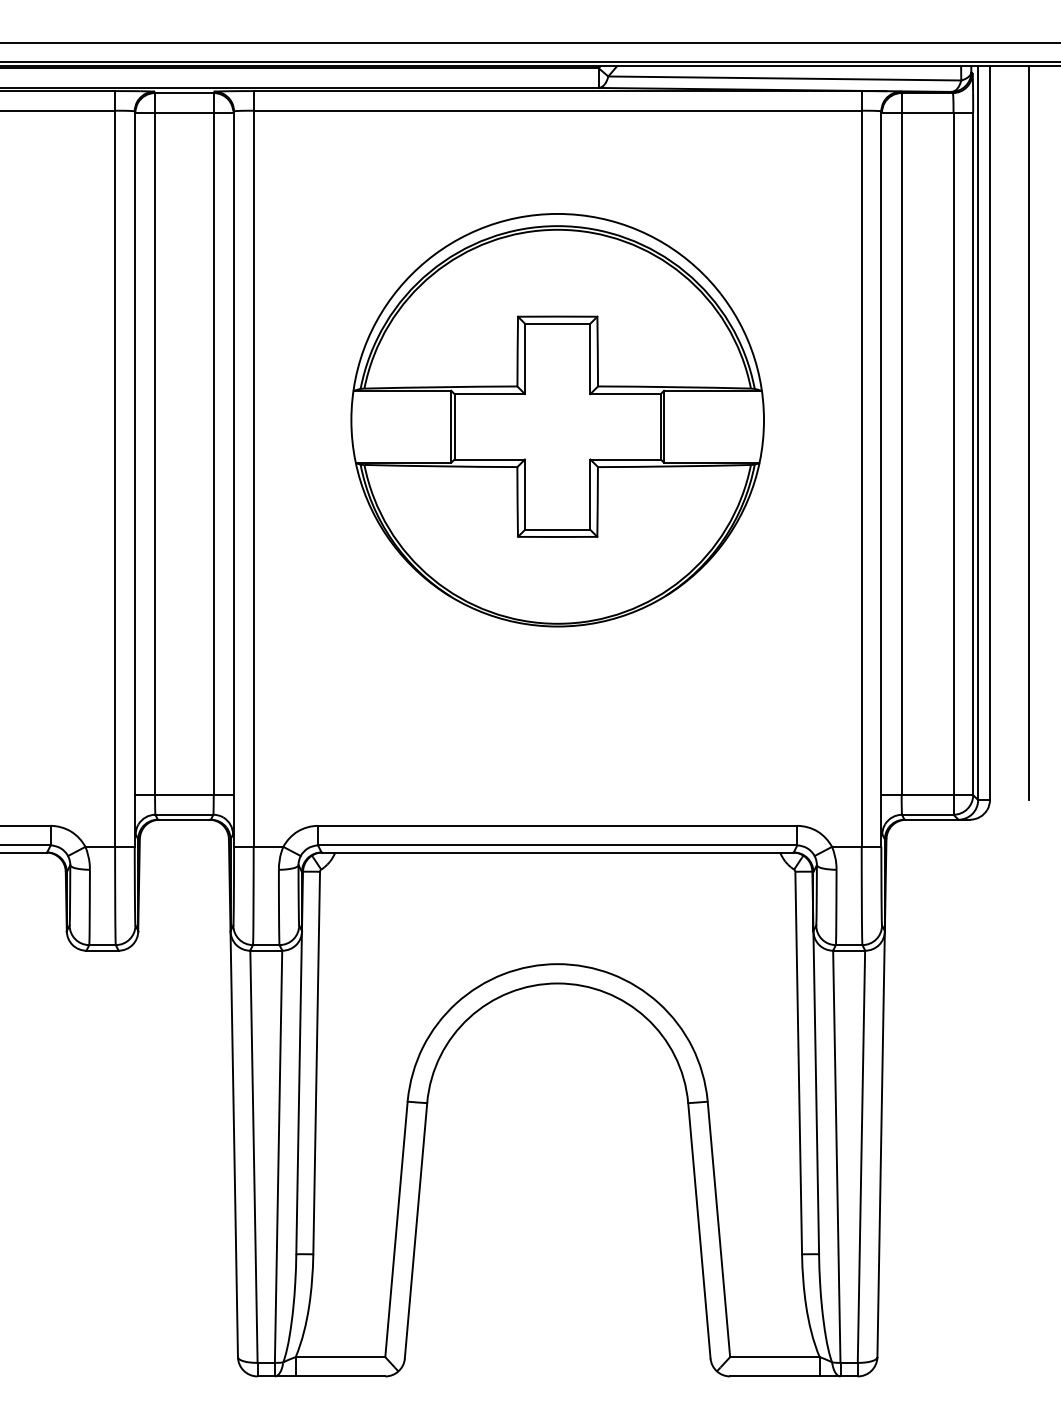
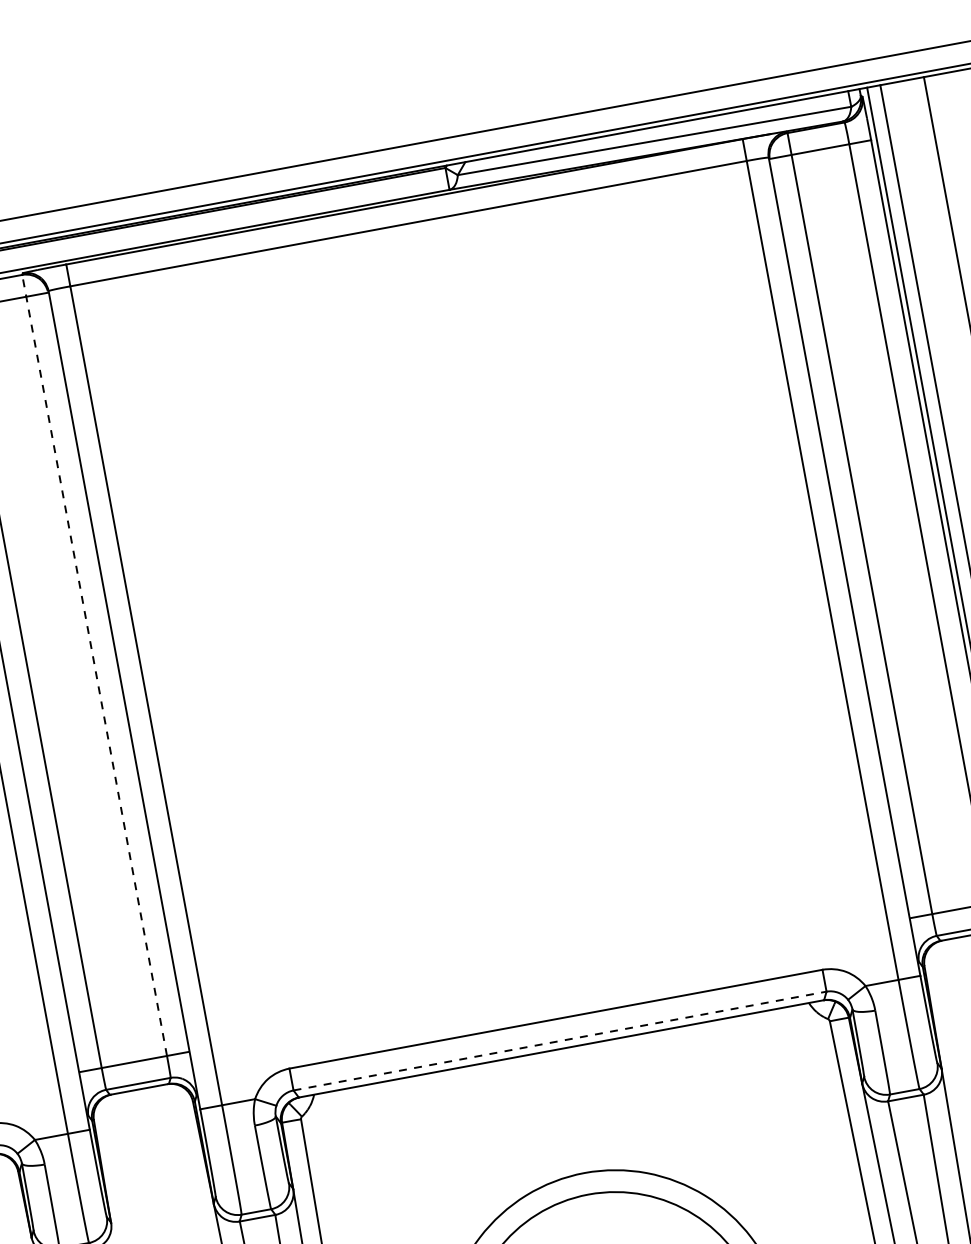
part: (557, 420) -> (472, 568), removed
line: (213, 443) -> (94, 664), solid -> dashed
line: (557, 845) -> (559, 1041), solid -> dashed

